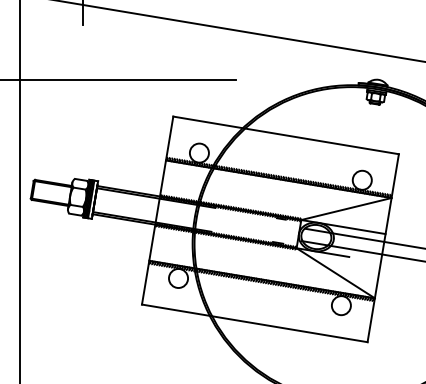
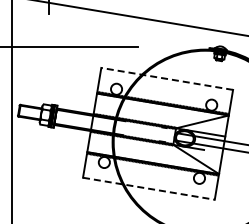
line: (286, 134) -> (167, 78), solid -> dashed
line: (254, 322) -> (148, 188), solid -> dashed

